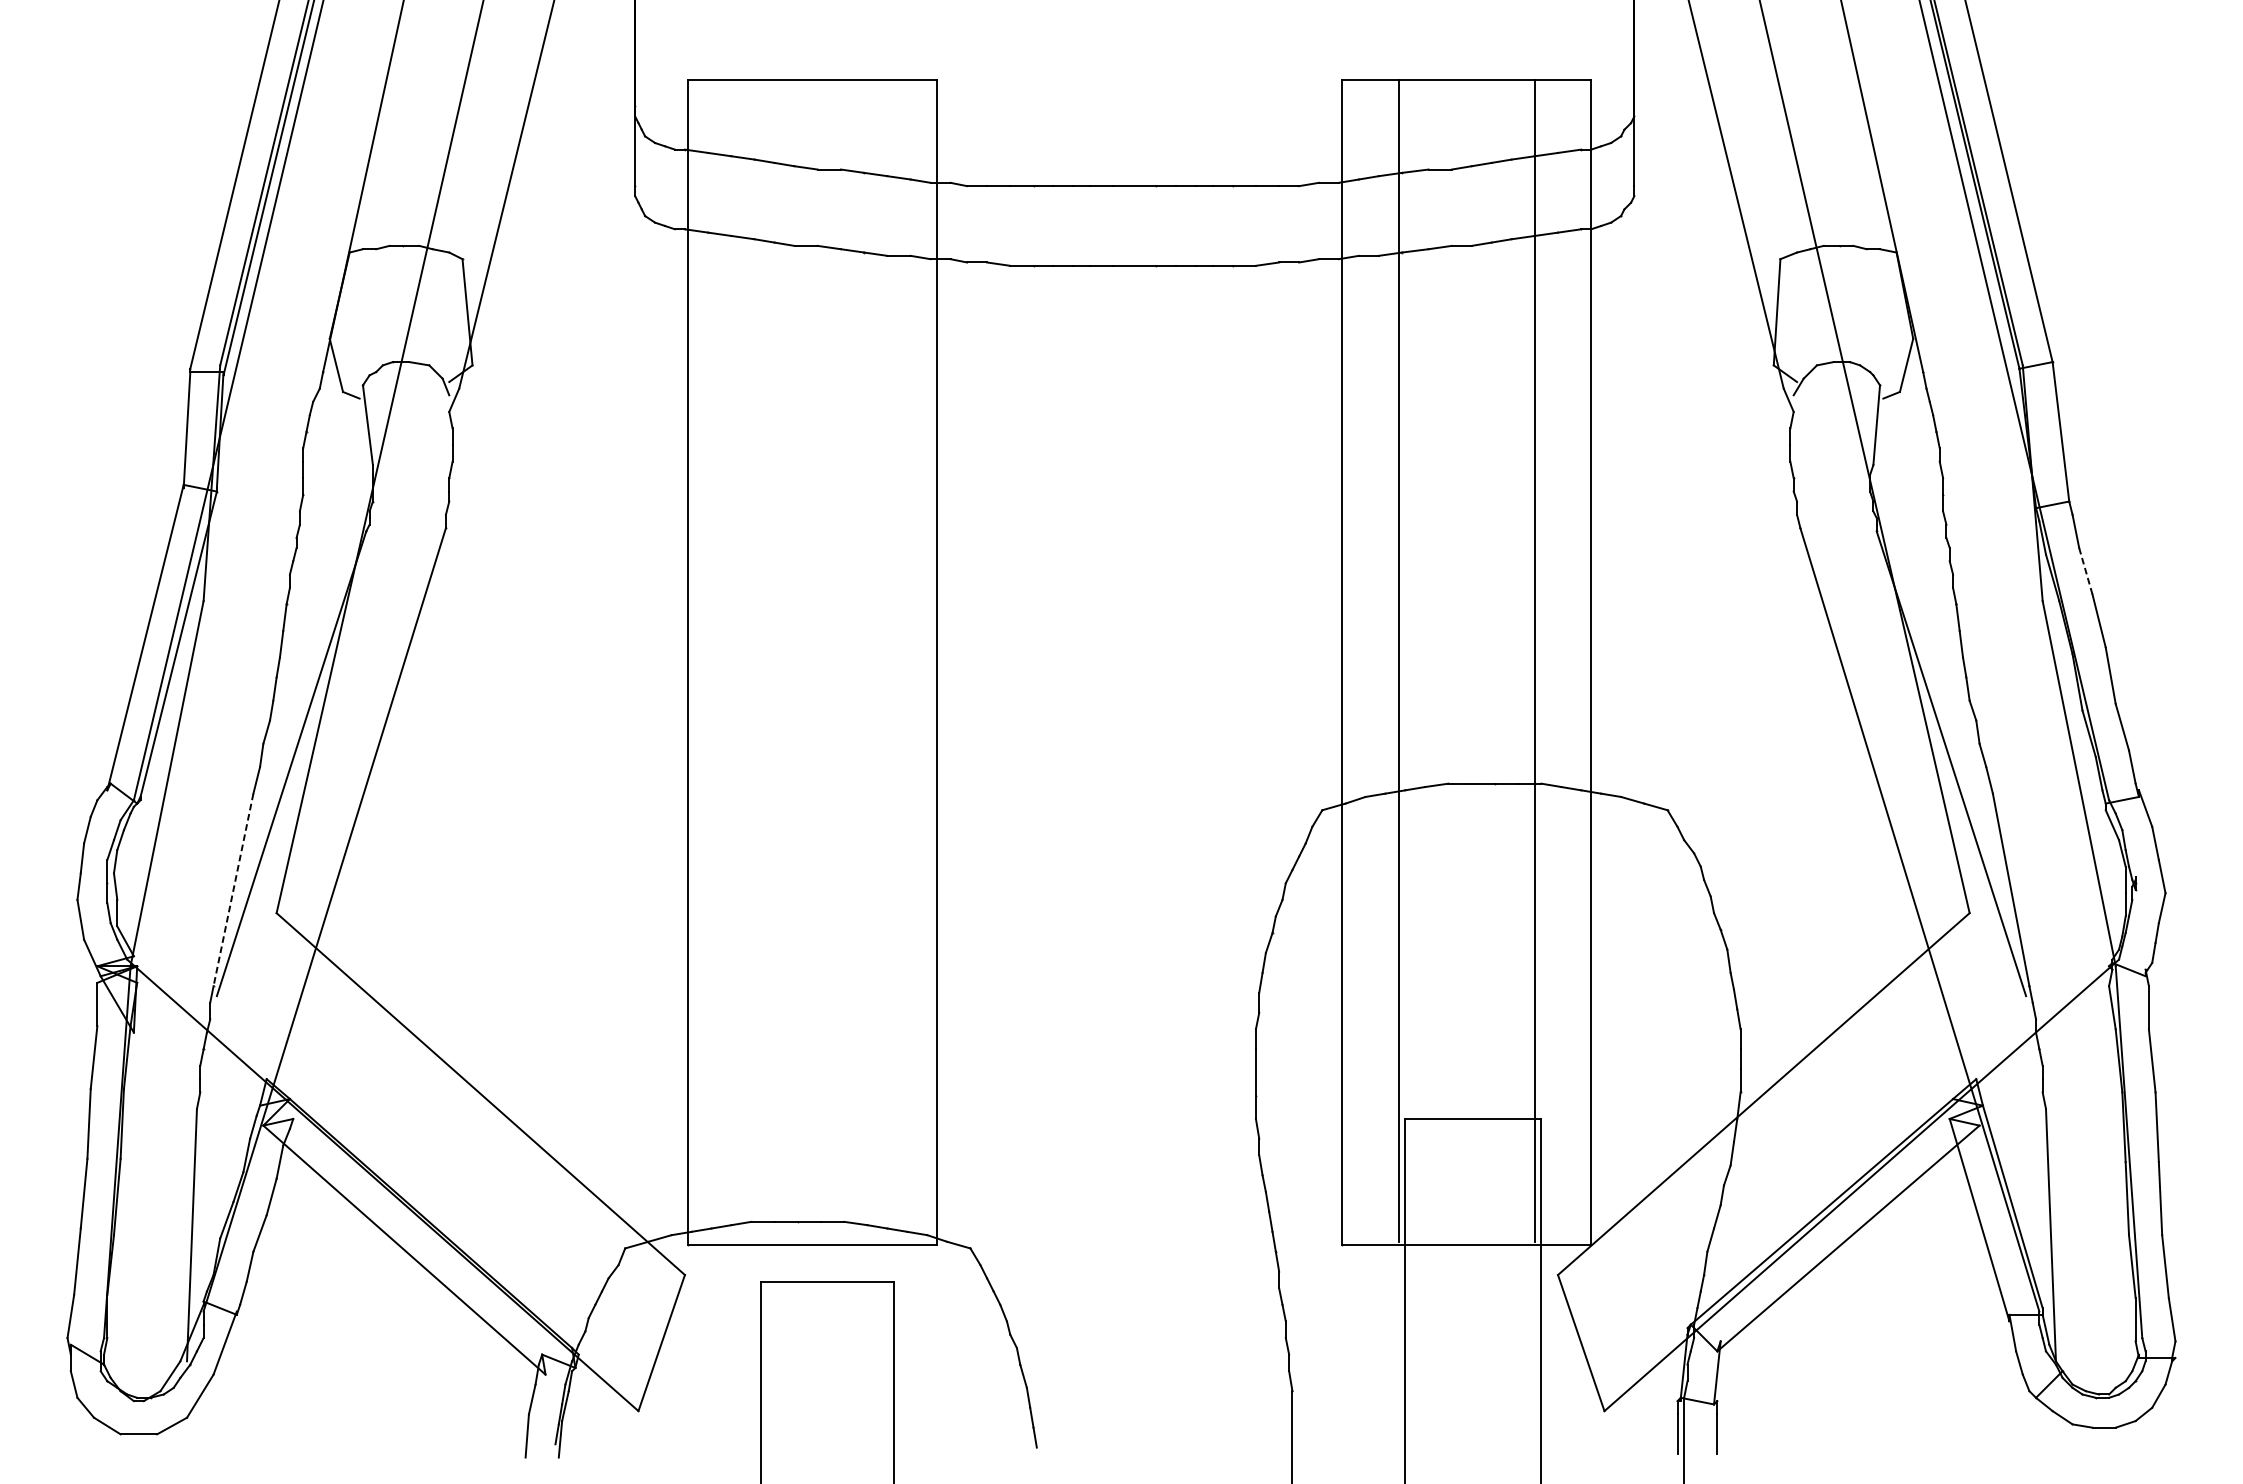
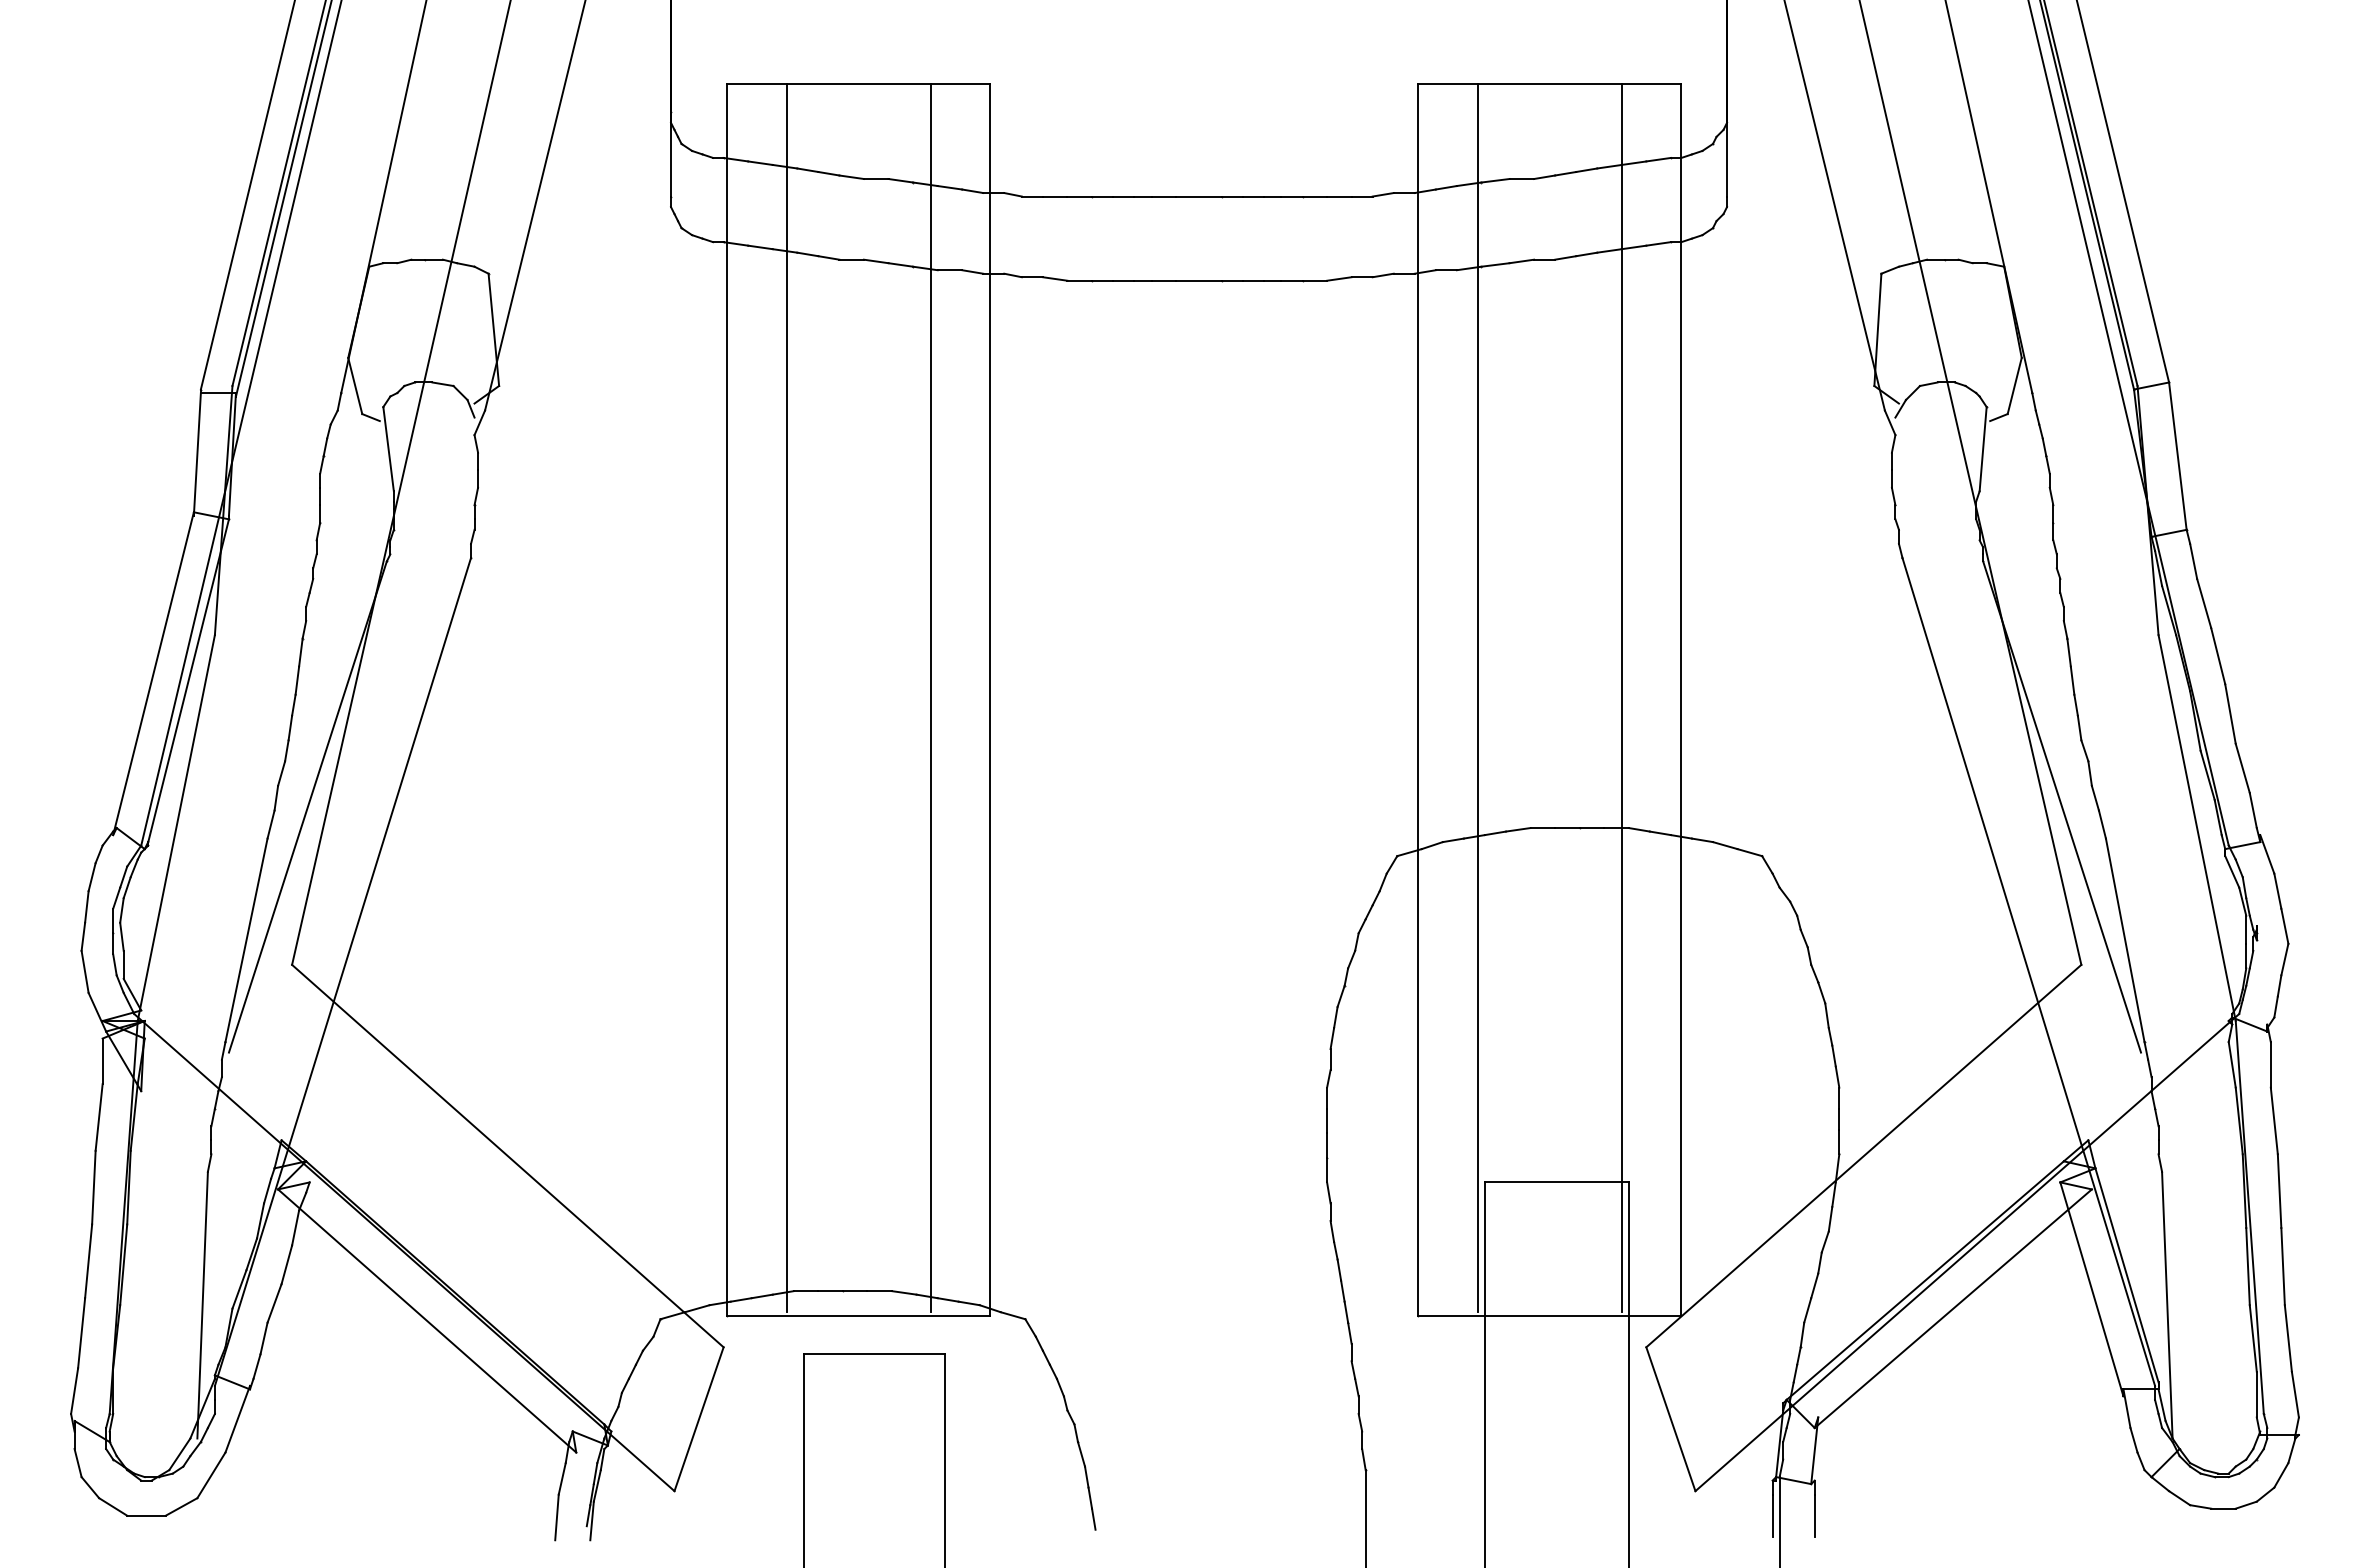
line: (2086, 571) -> (2204, 603), dashed -> solid
line: (744, 661) -> (786, 698), added
line: (880, 661) -> (930, 698), added
line: (233, 890) -> (246, 940), dashed -> solid

